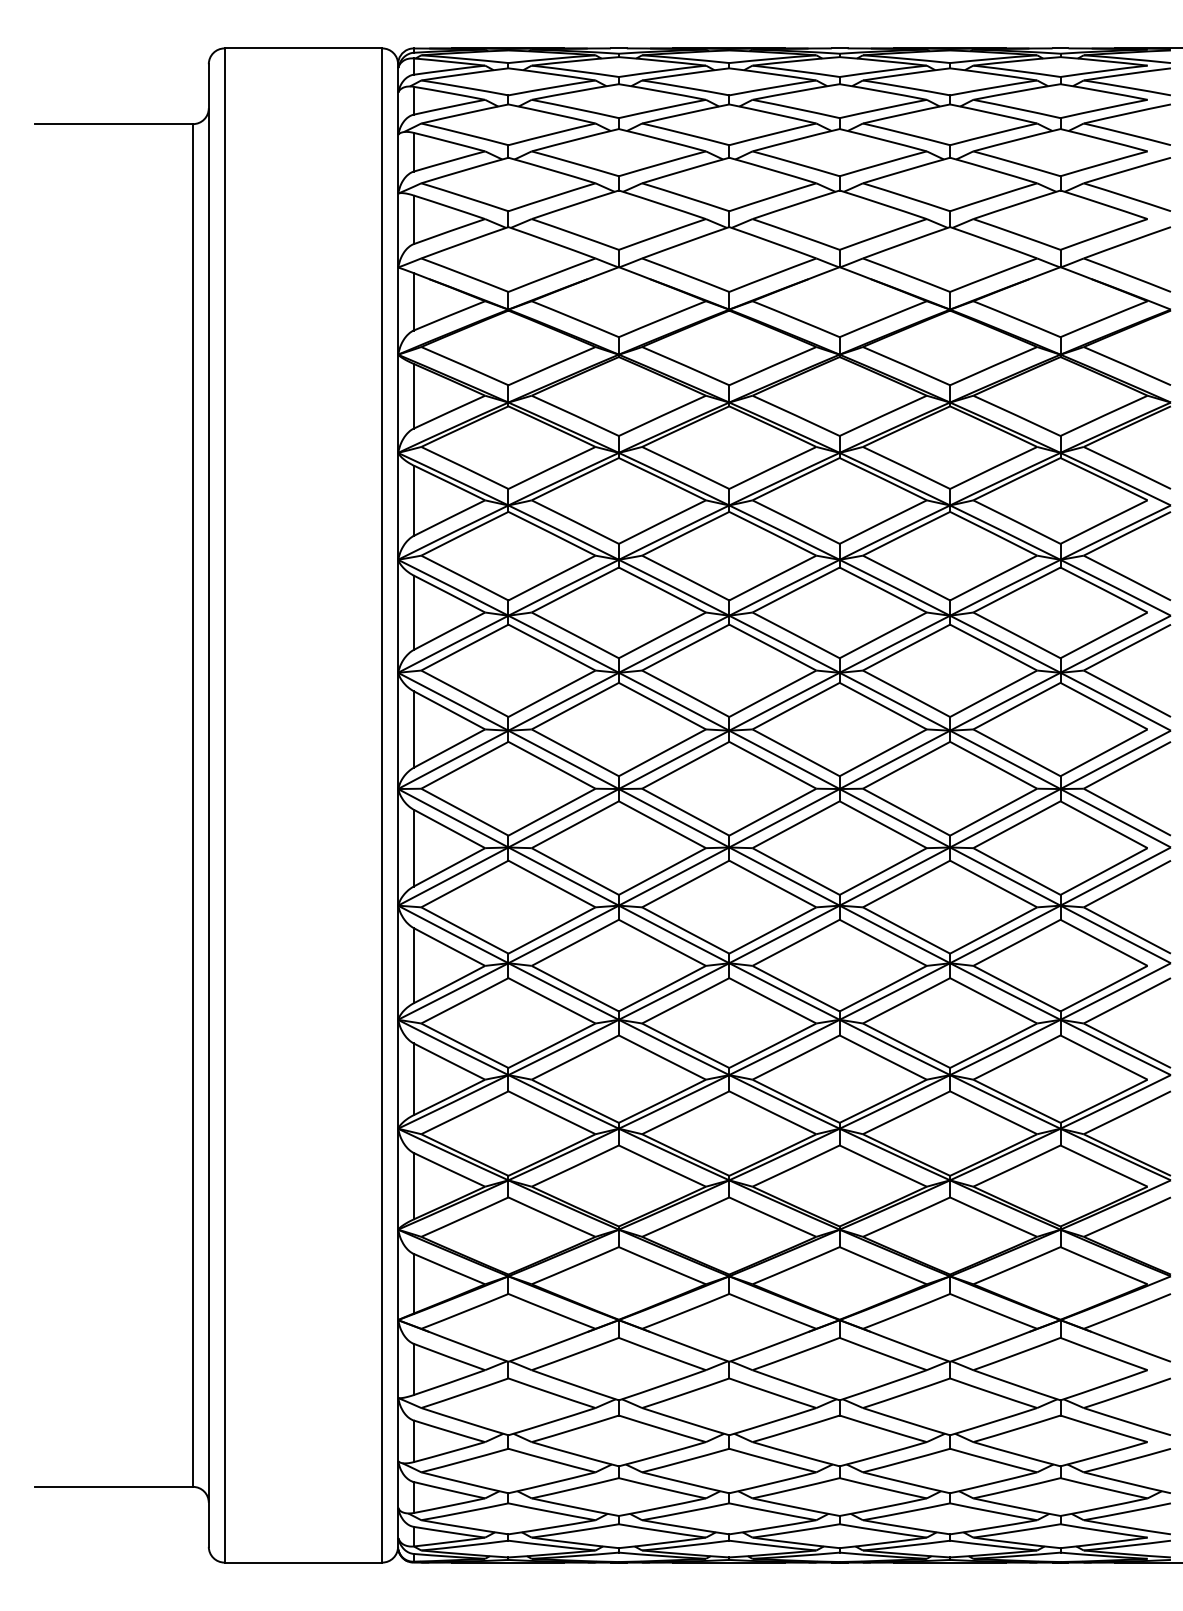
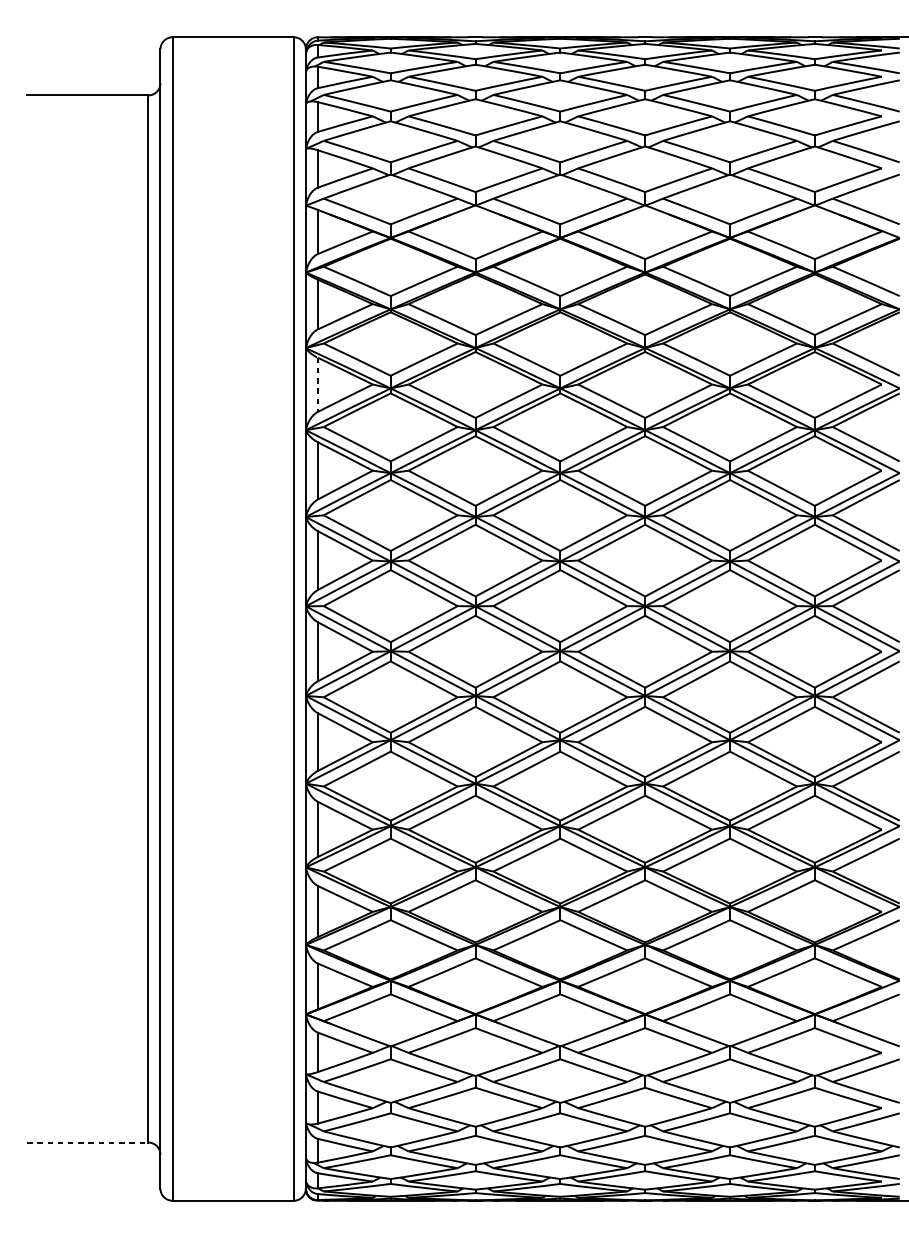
line: (413, 501) -> (317, 385), solid -> dashed
line: (114, 1486) -> (87, 1142), solid -> dashed

